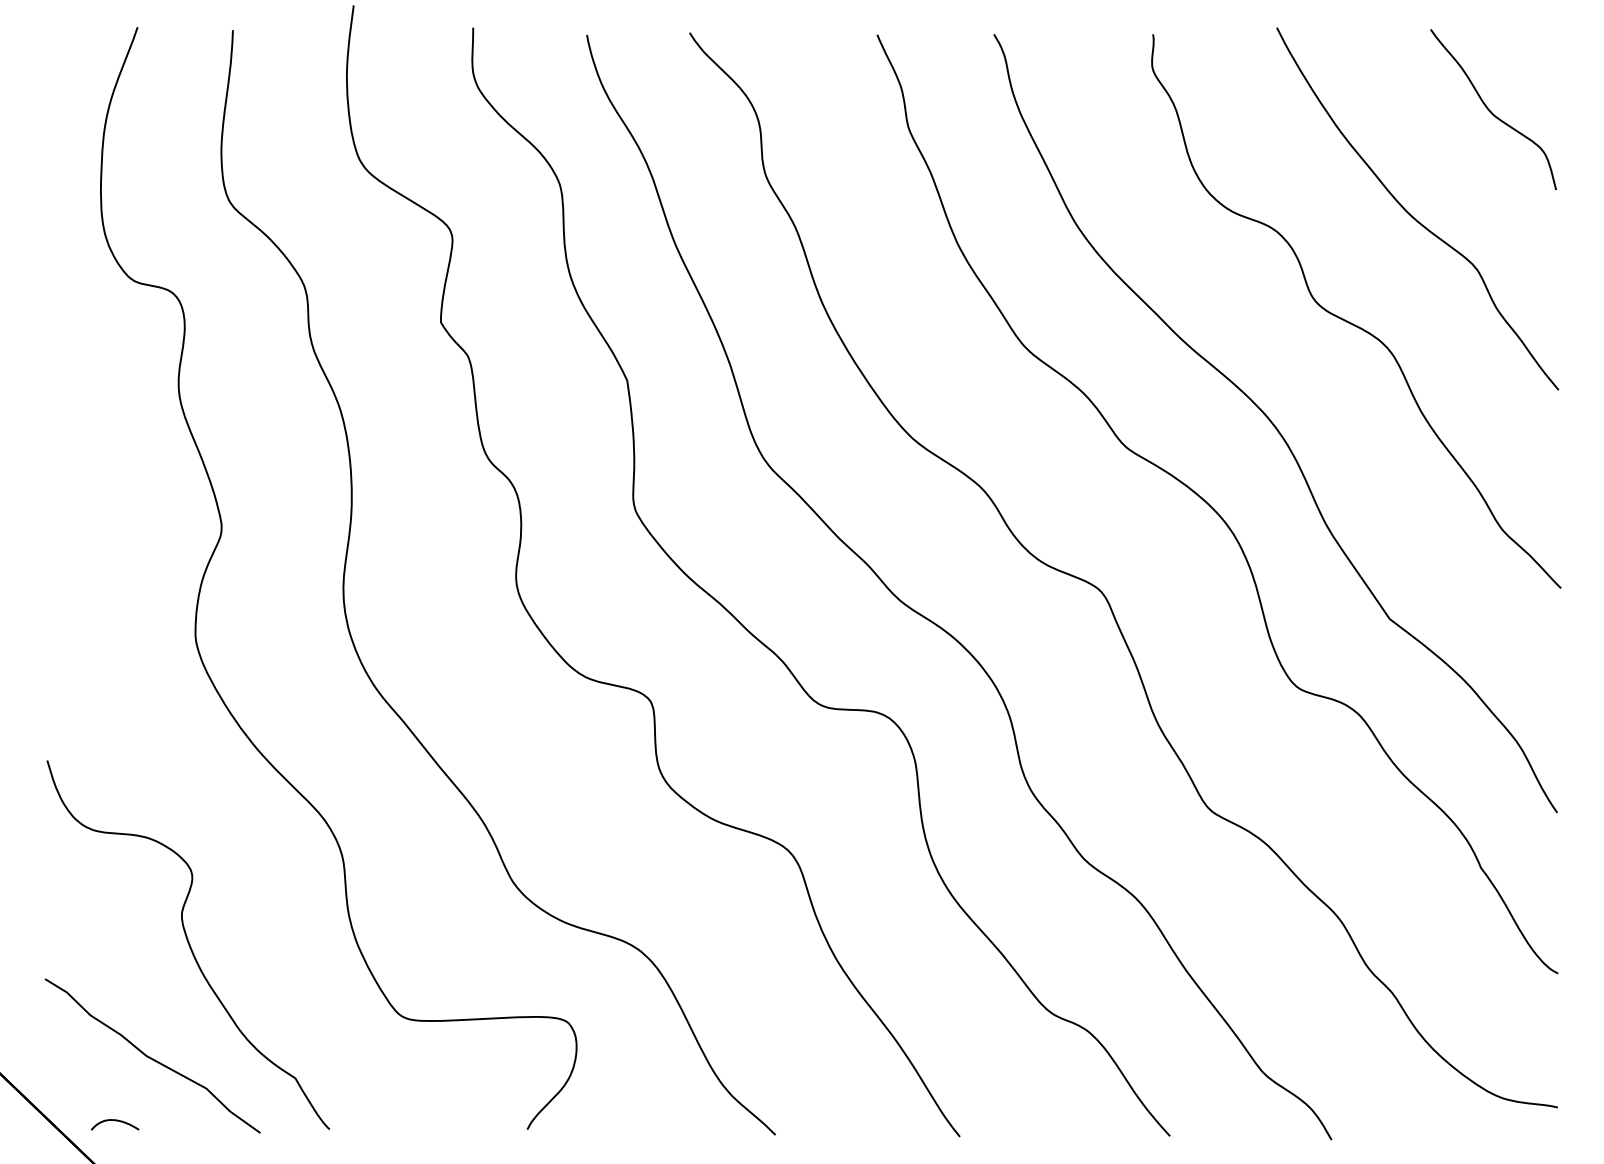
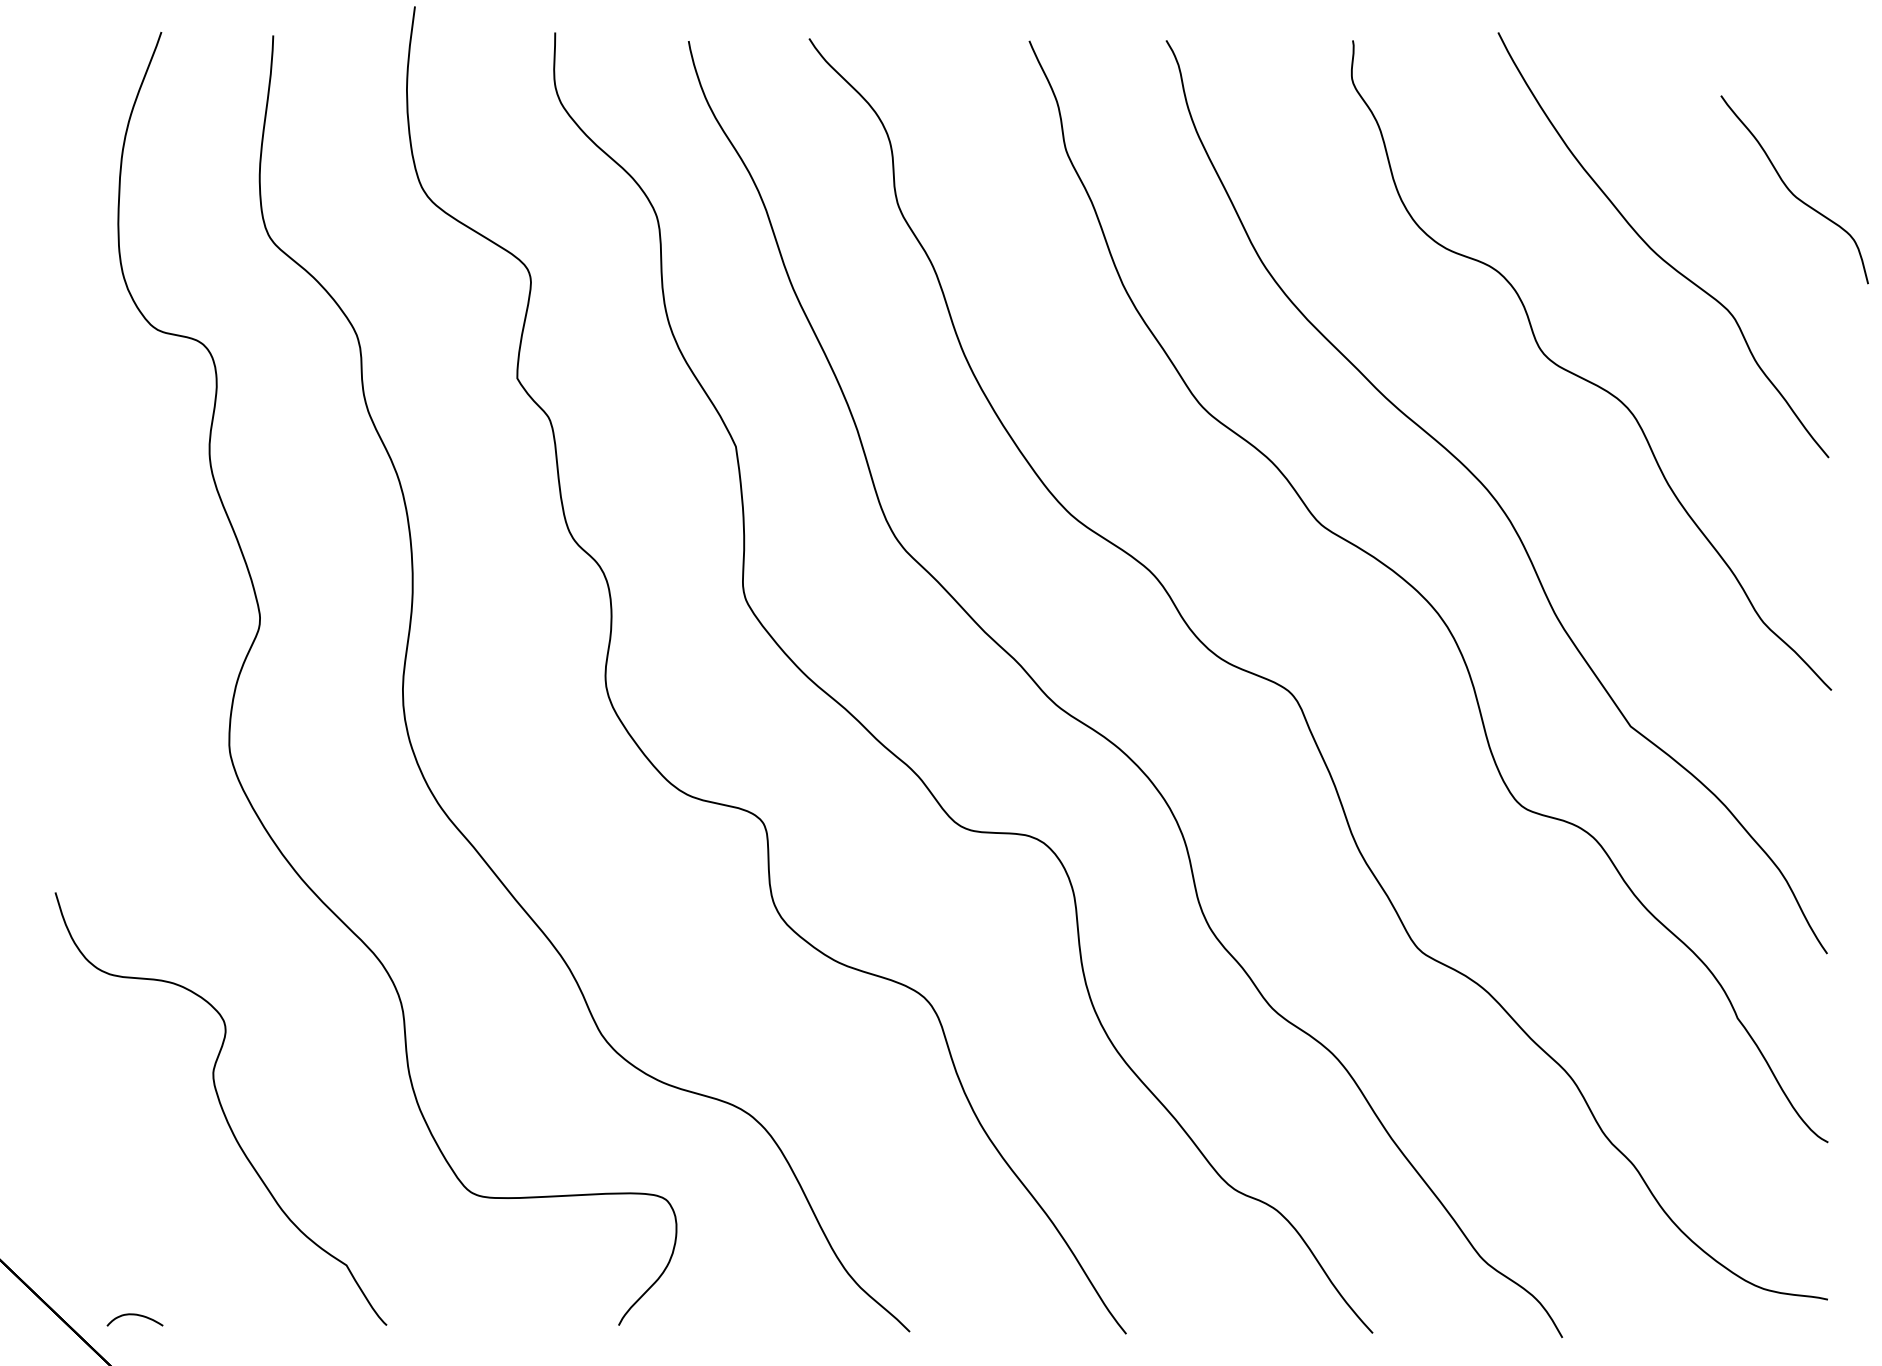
curve: (1491, 111) -> (1792, 191), moved
curve: (151, 1057) -> (177, 1240), removed

